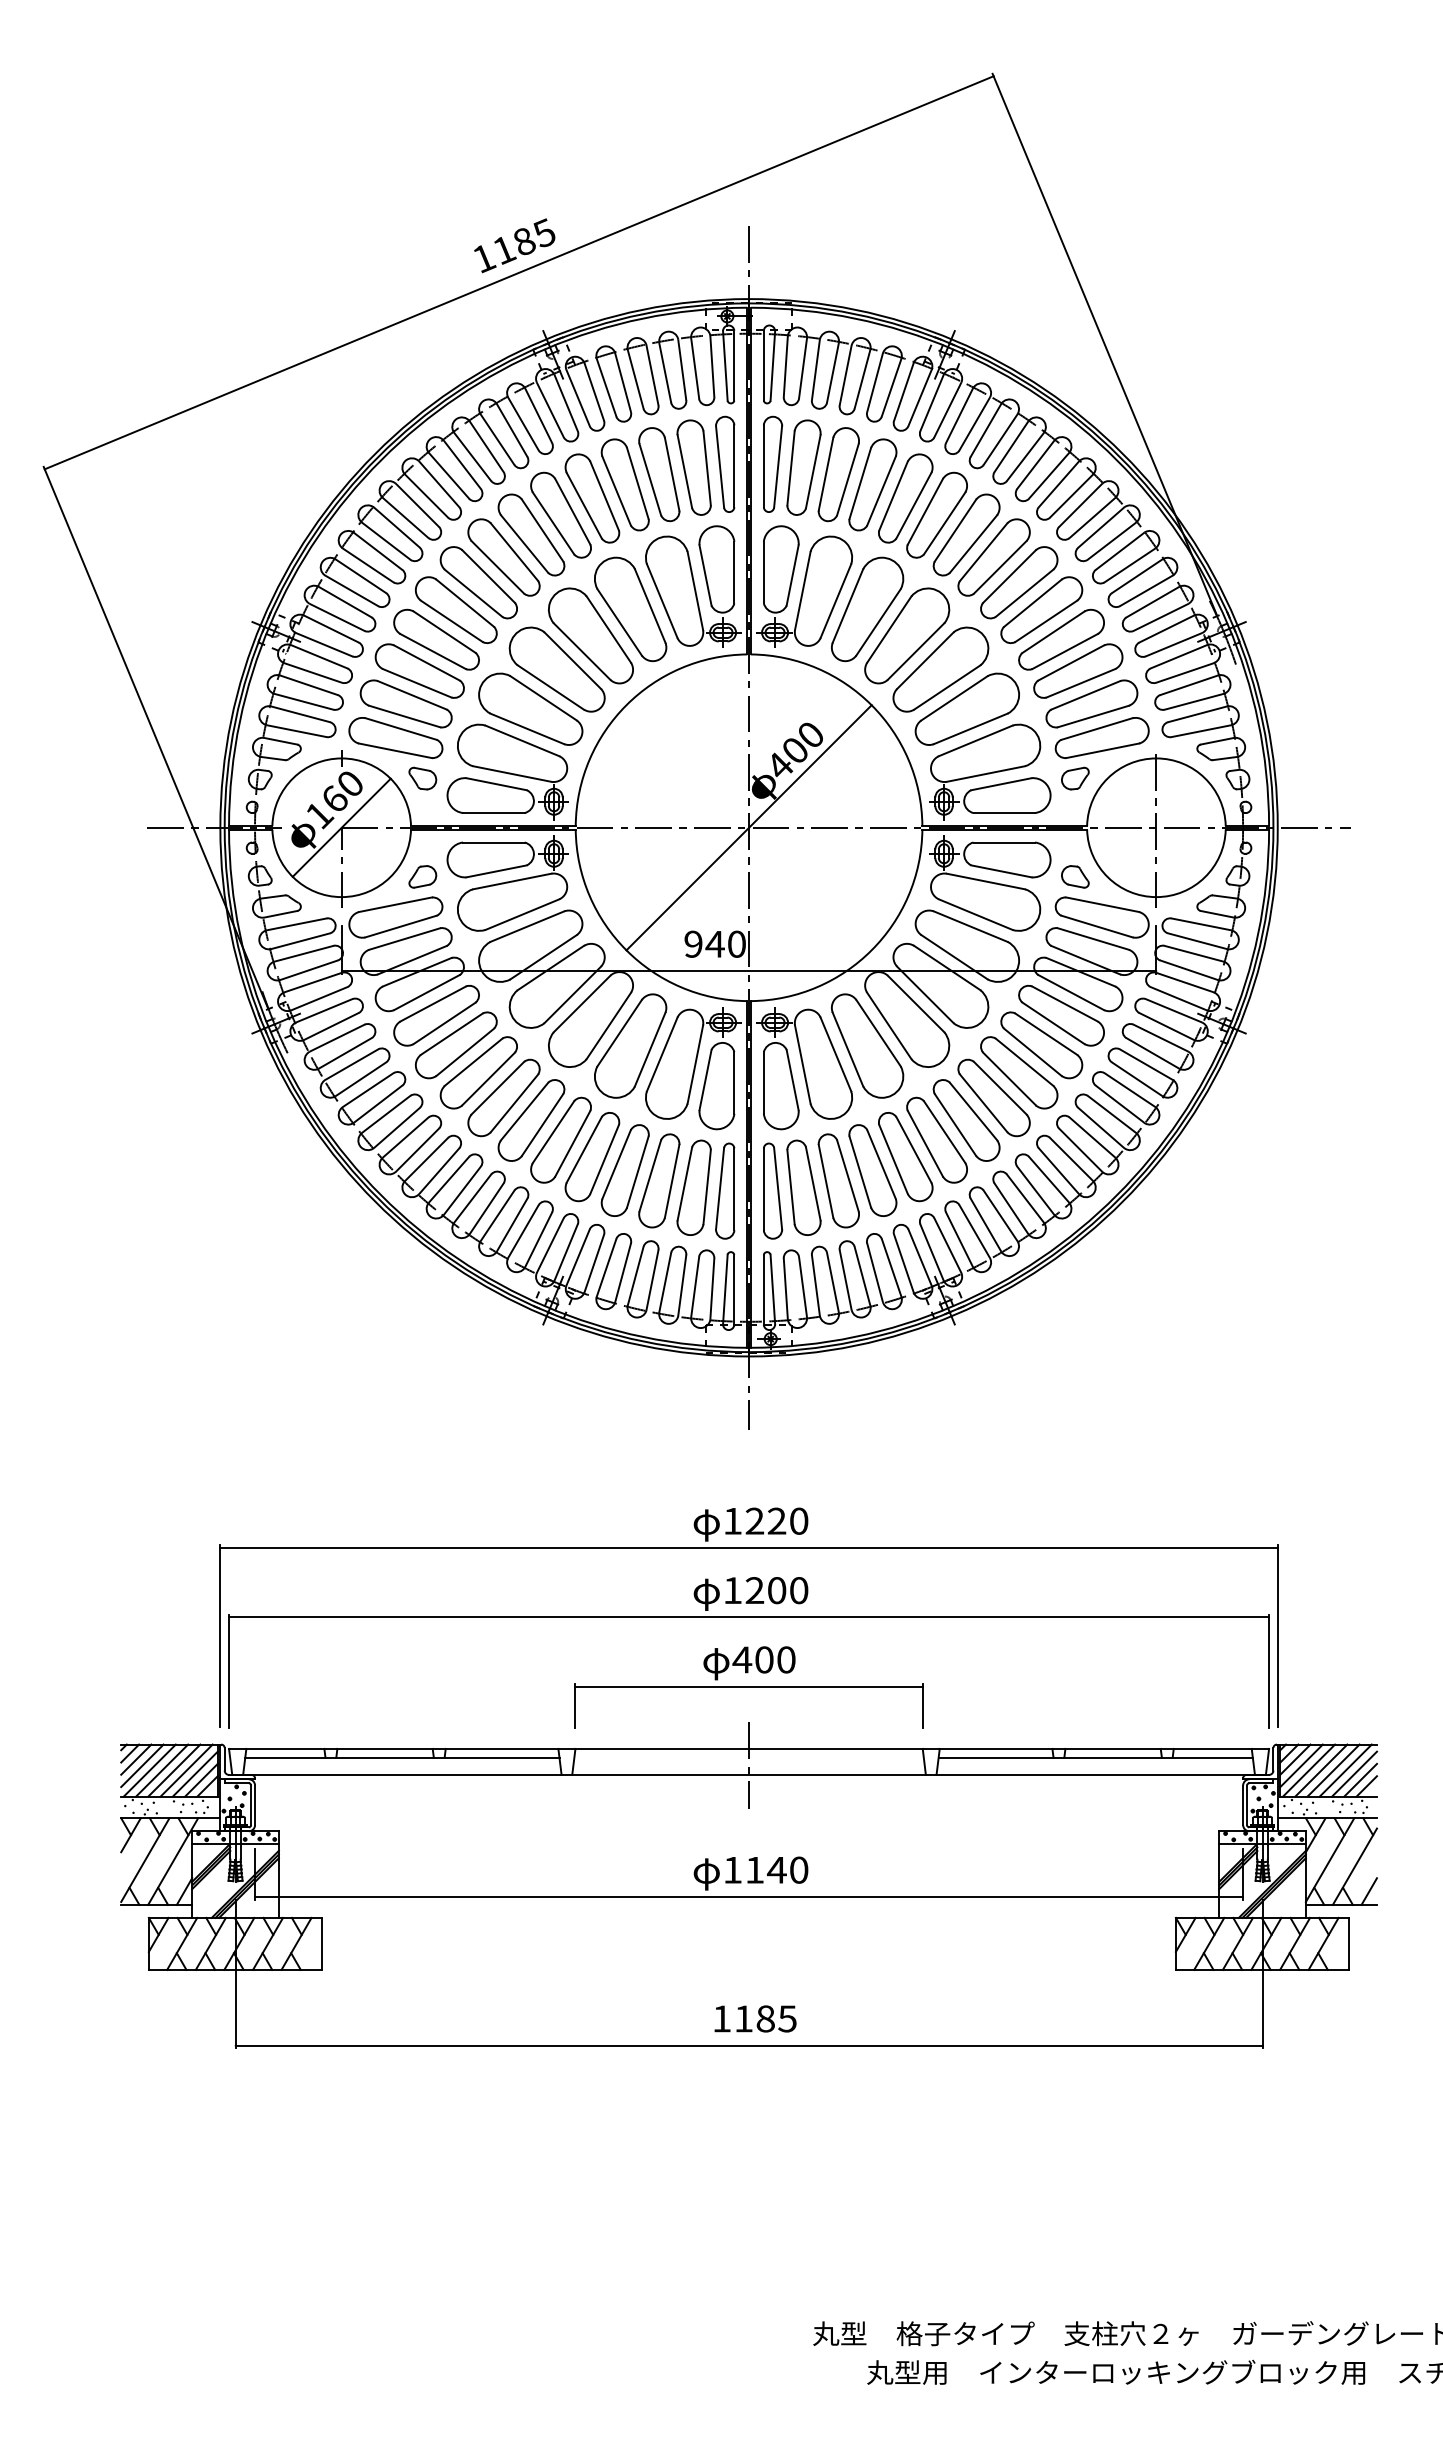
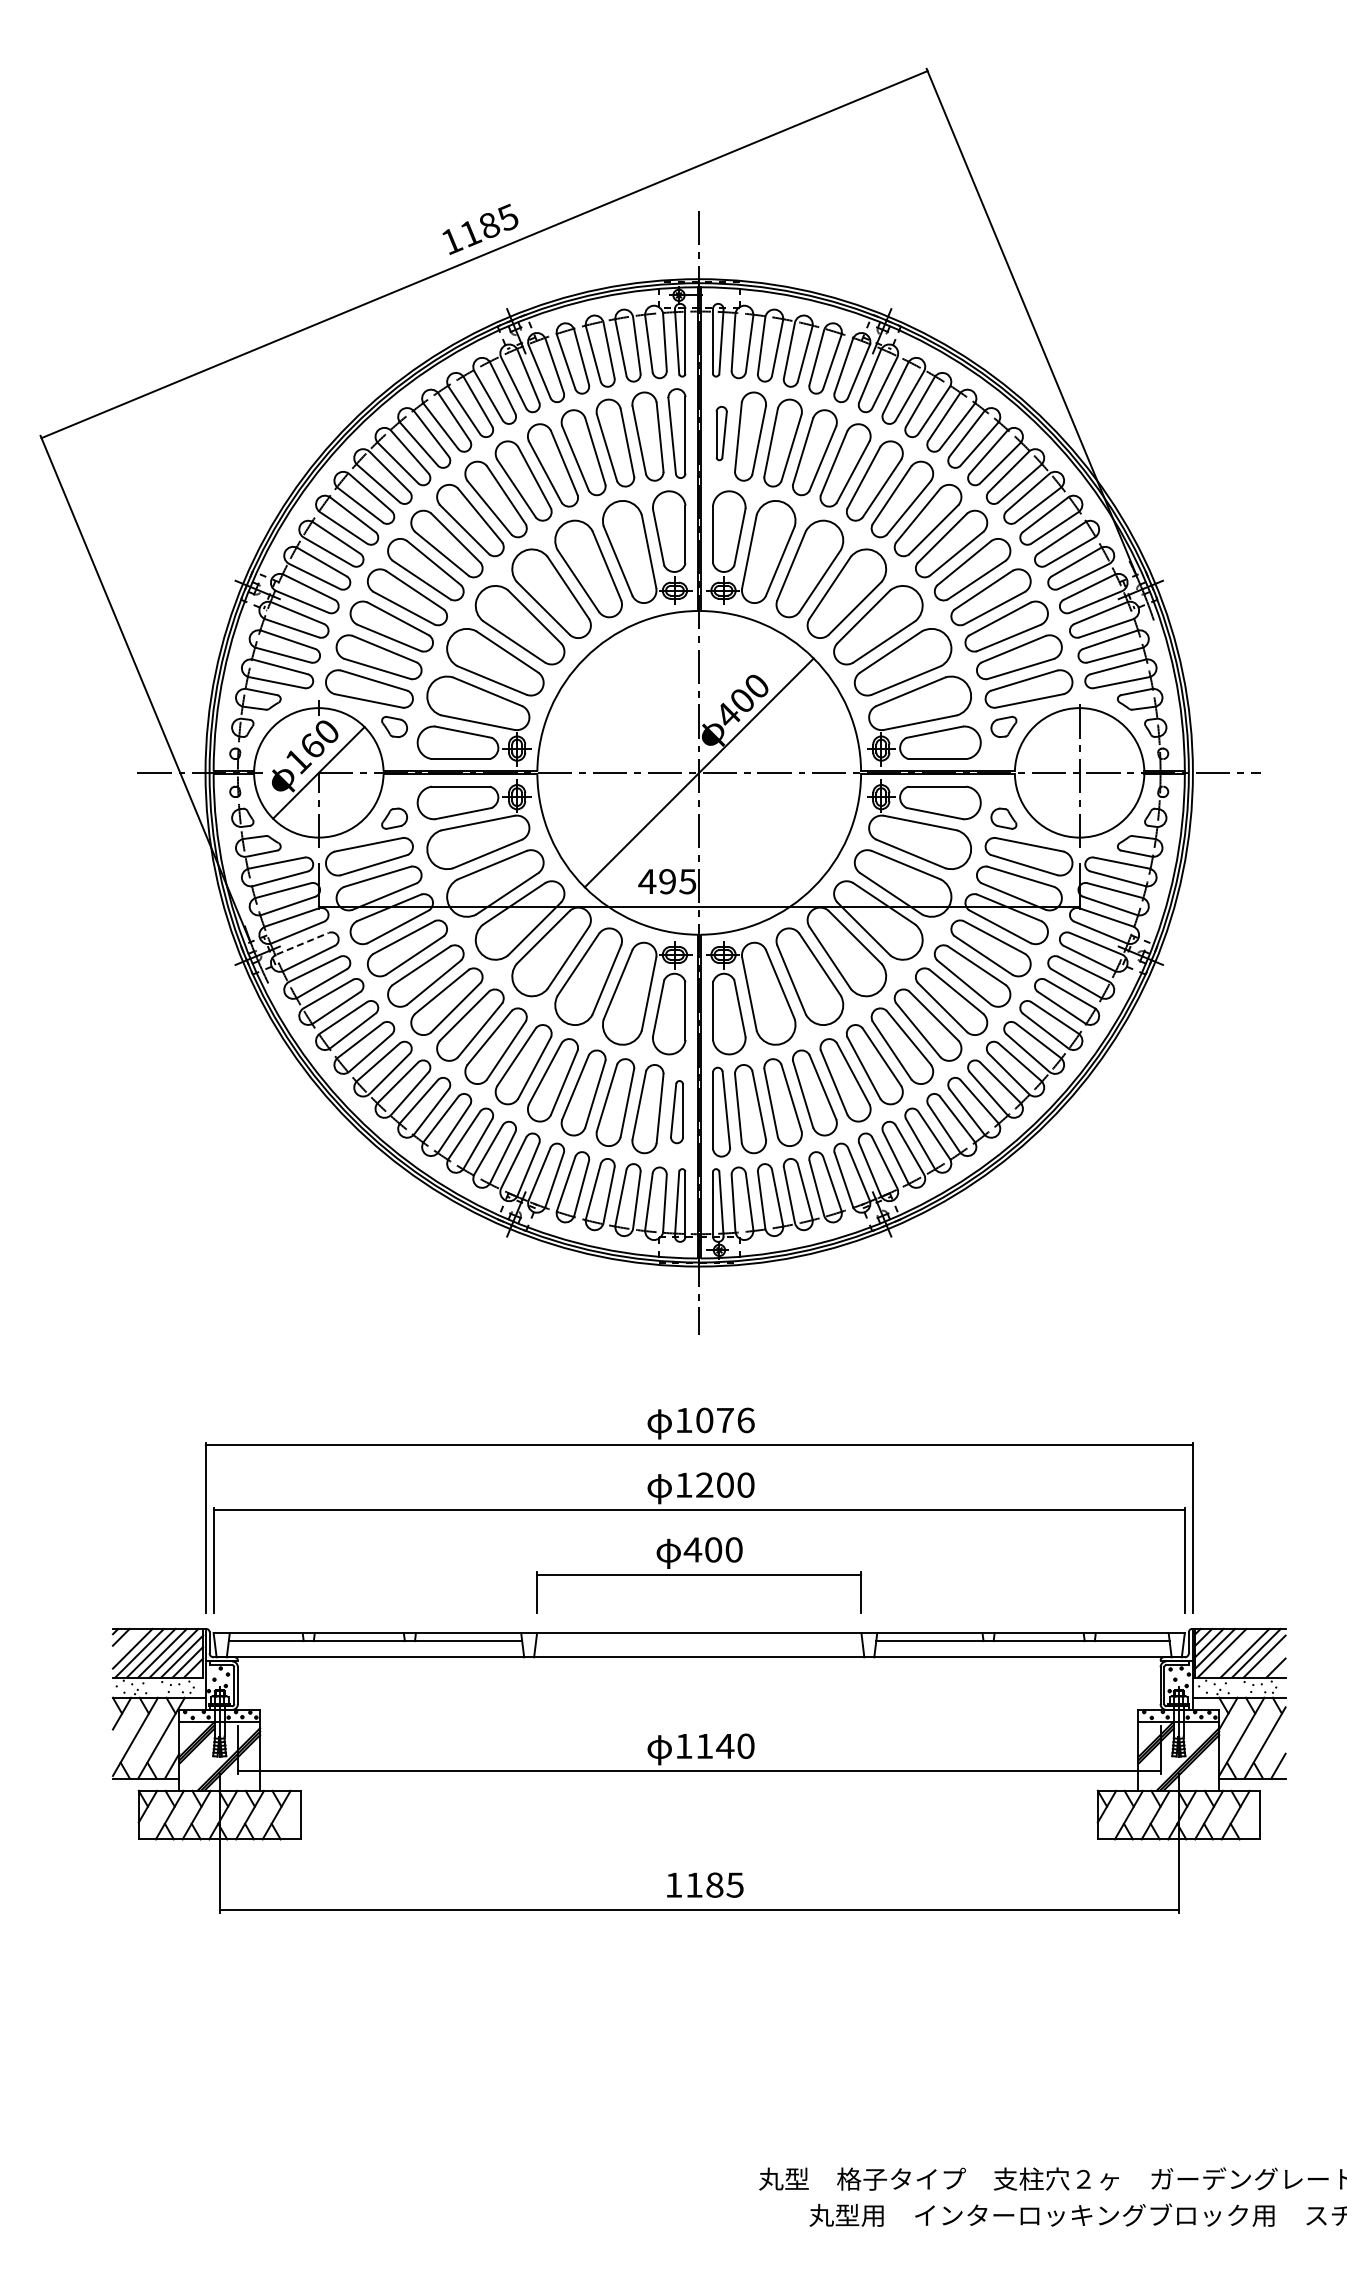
part: (772, 464) -> (721, 433), size x0.6
text: (715, 944) -> (667, 881), 940 -> 495
line: (325, 1010) -> (303, 943), solid -> dashed
part: (724, 1190) -> (676, 1111), size x0.7
text: (777, 1521) -> (725, 1420), 1220 -> 1076
line: (135, 1759) -> (126, 1642), removed
line: (749, 1765) -> (699, 1648), removed
line: (1321, 1769) -> (1233, 1652), removed
line: (1360, 1780) -> (1270, 1662), removed

